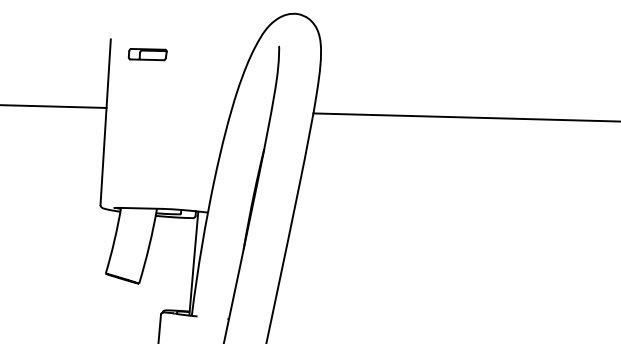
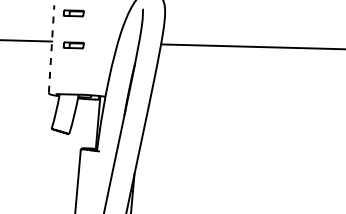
part: (147, 115) -> (73, 45), added
line: (105, 123) -> (51, 49), solid -> dashed

